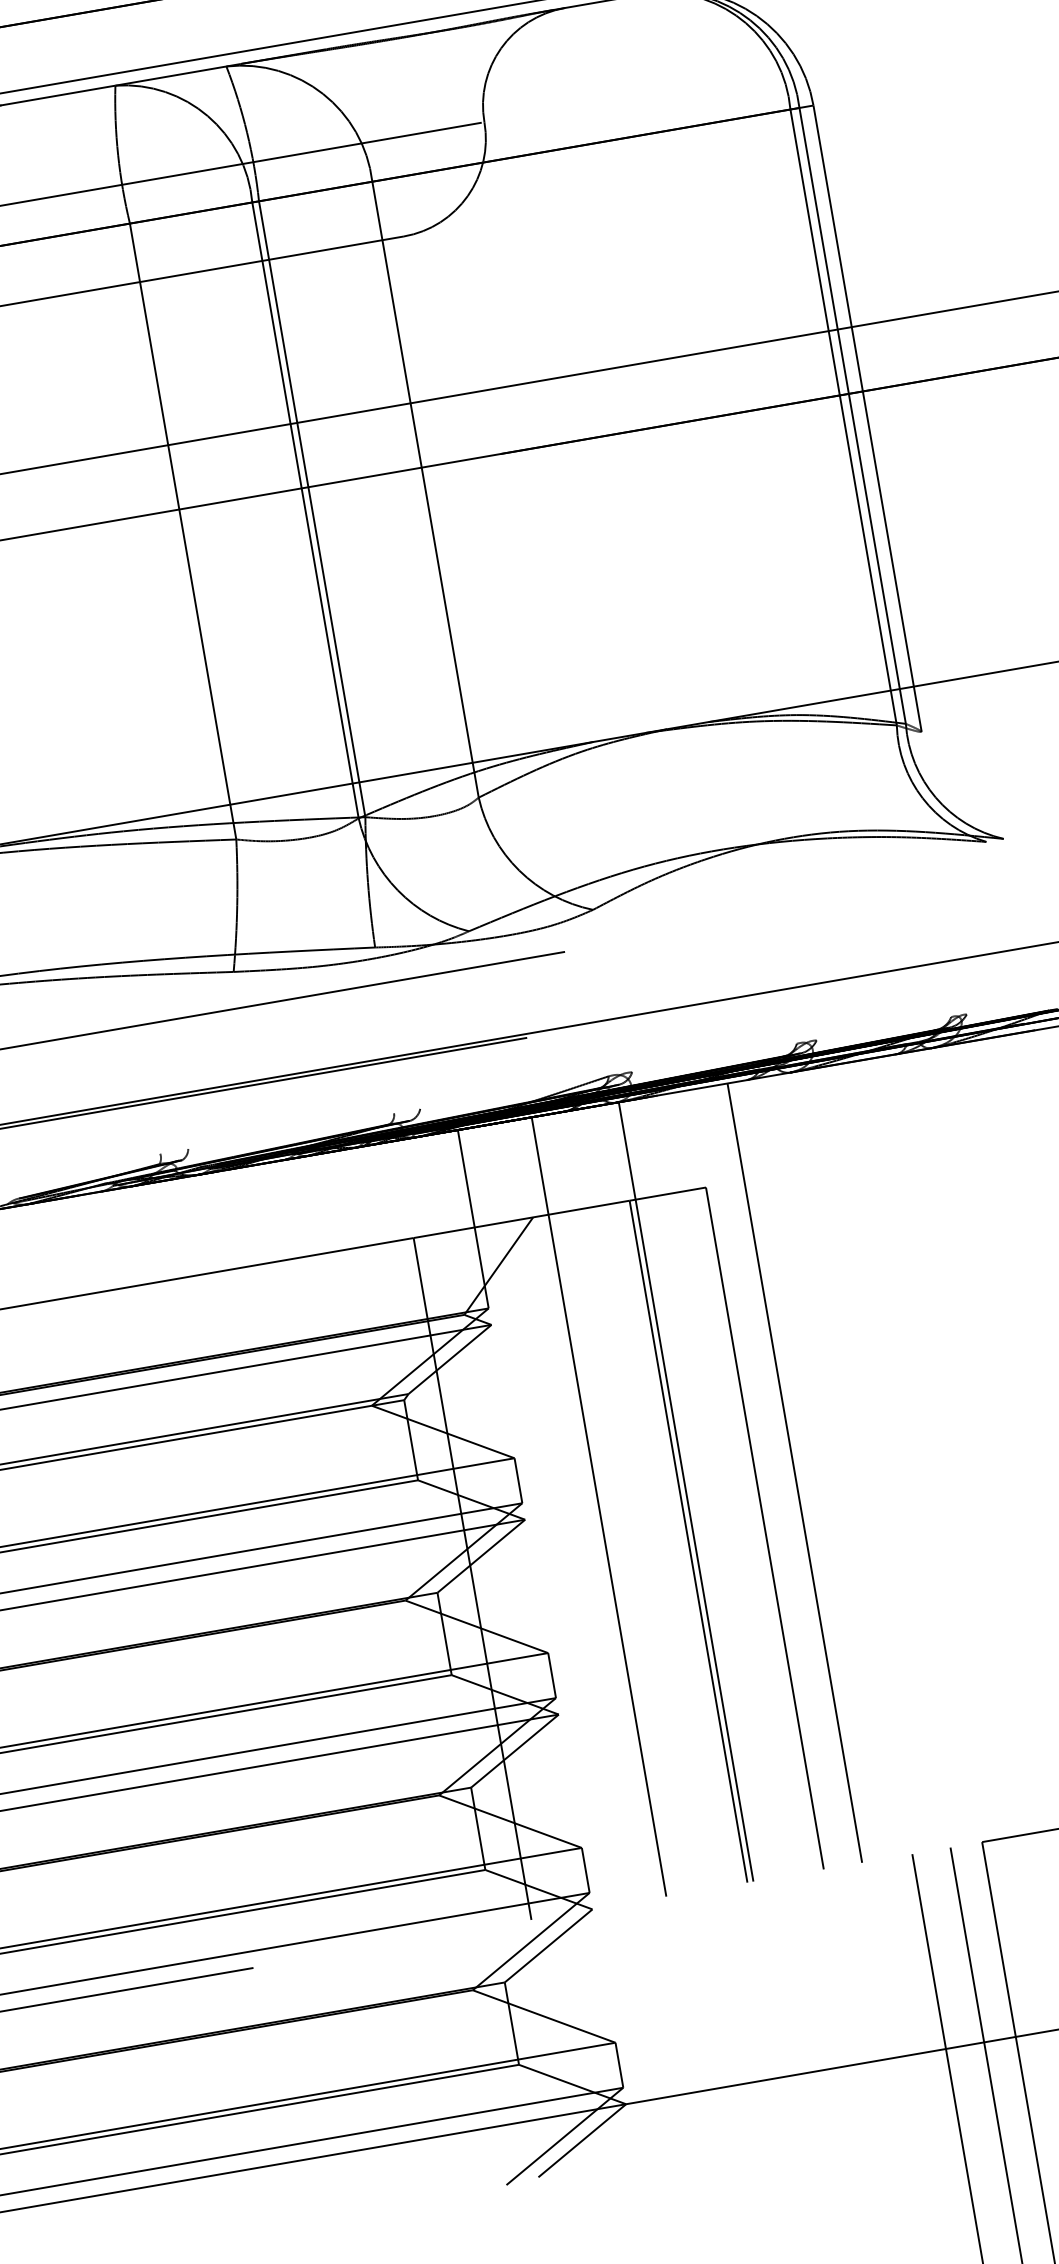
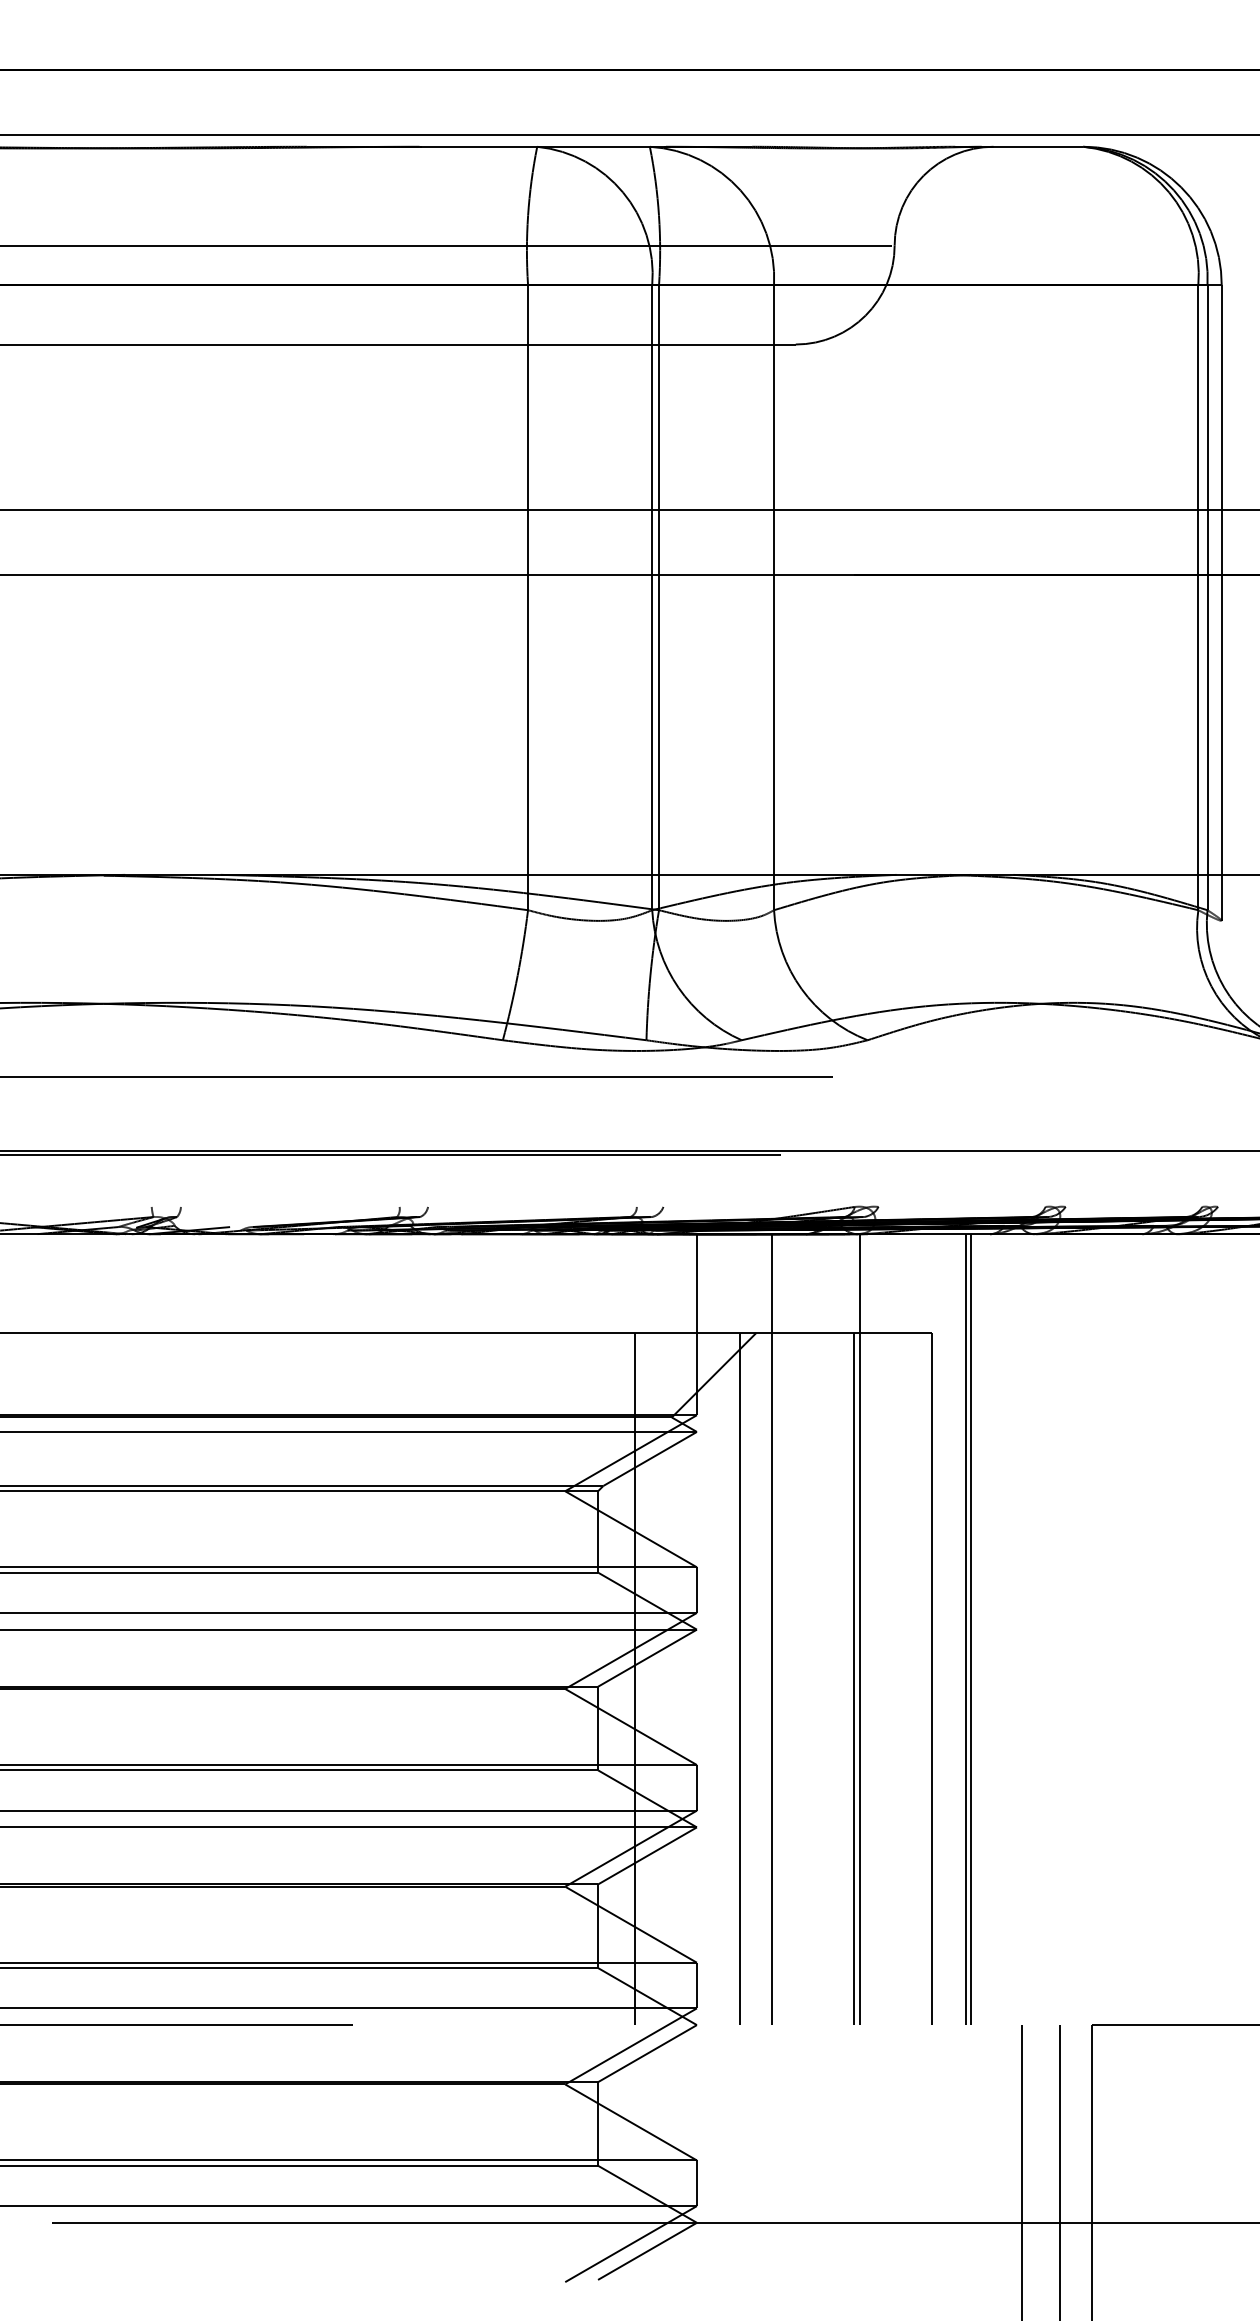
line: (790, 1473) -> (966, 1629), added
line: (575, 1561) -> (739, 1679), added

